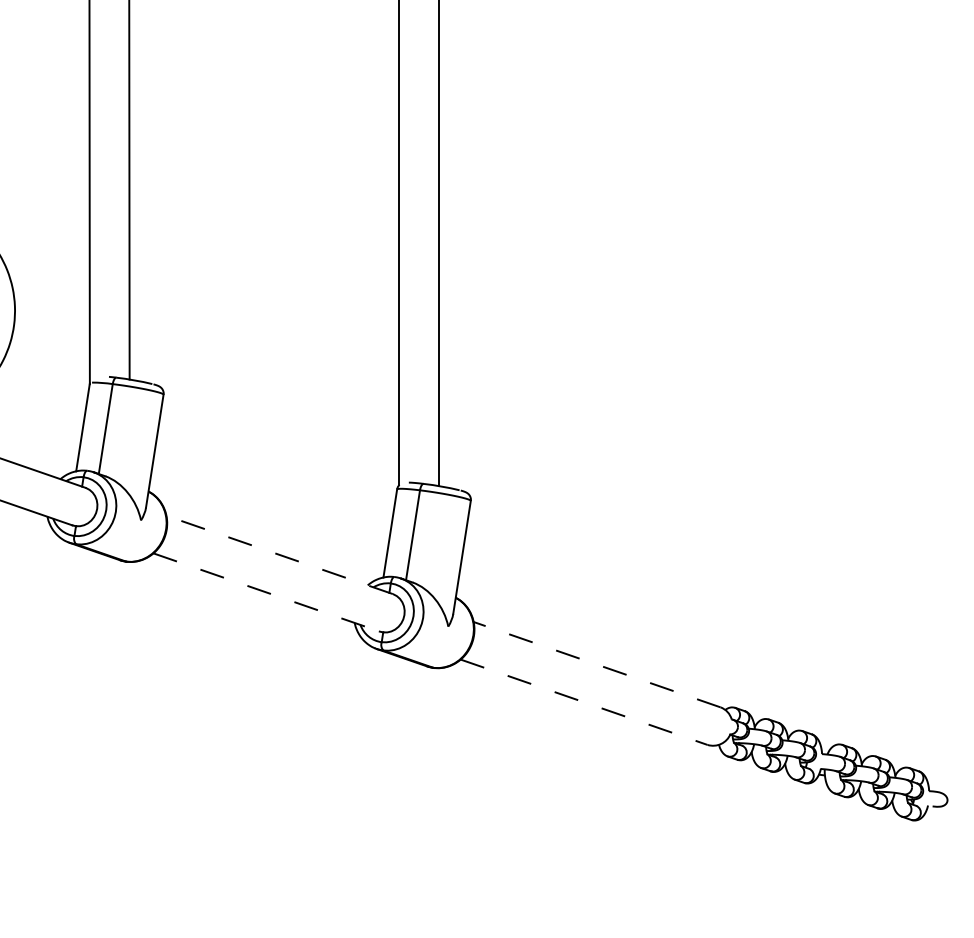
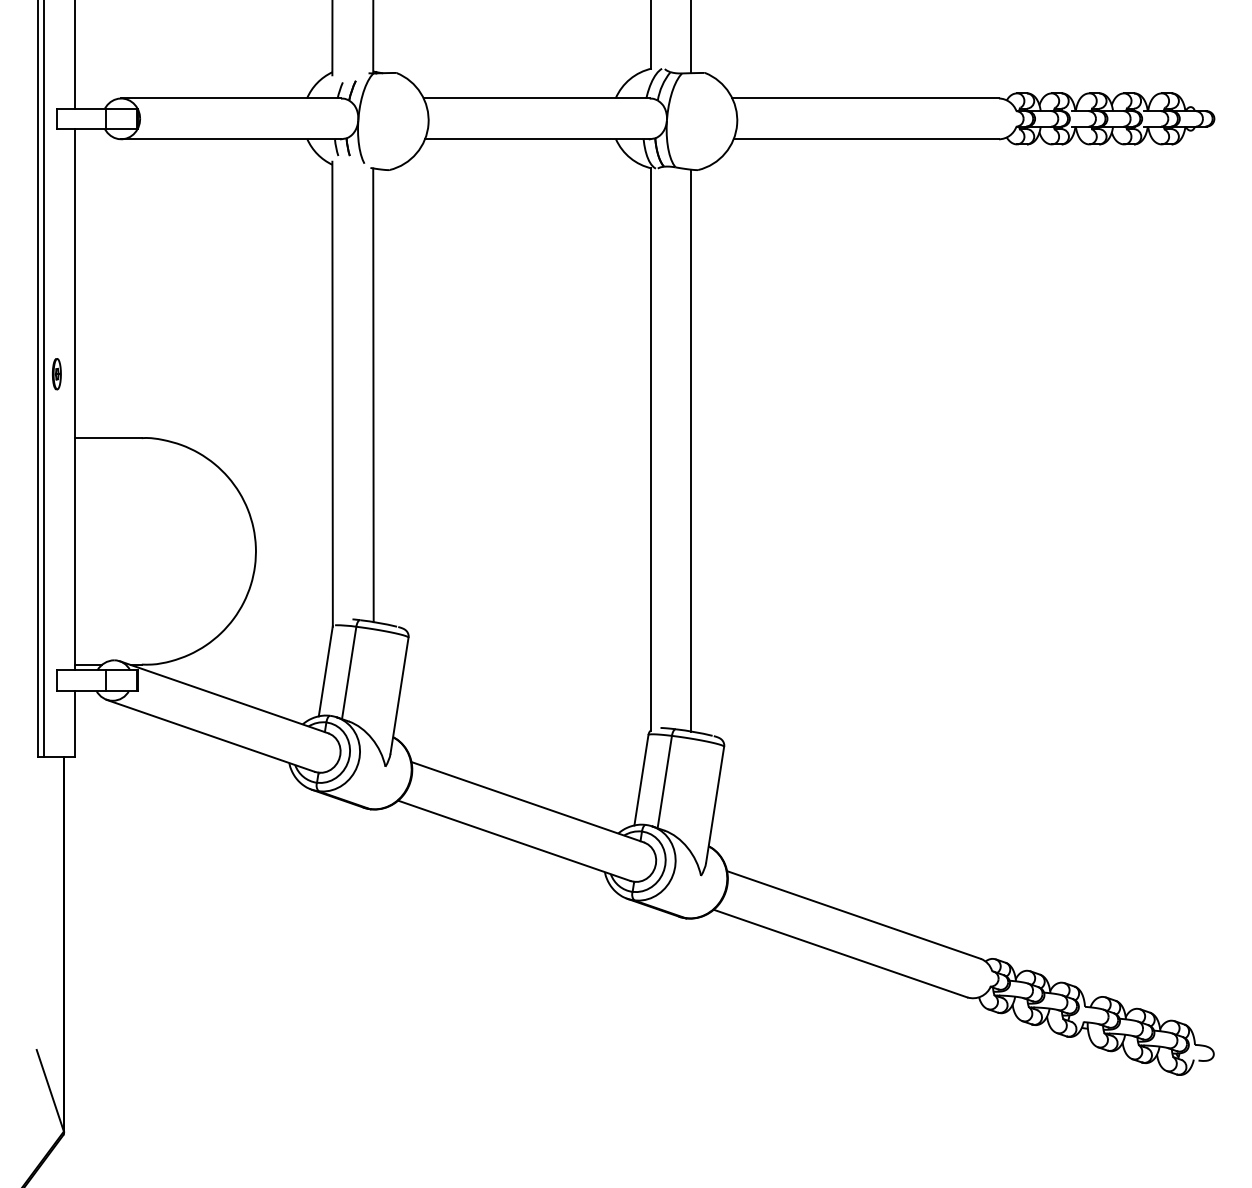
line: (279, 555) -> (527, 802), dashed -> solid
line: (266, 592) -> (514, 840), dashed -> solid
line: (596, 664) -> (853, 914), dashed -> solid
line: (585, 702) -> (841, 953), dashed -> solid

